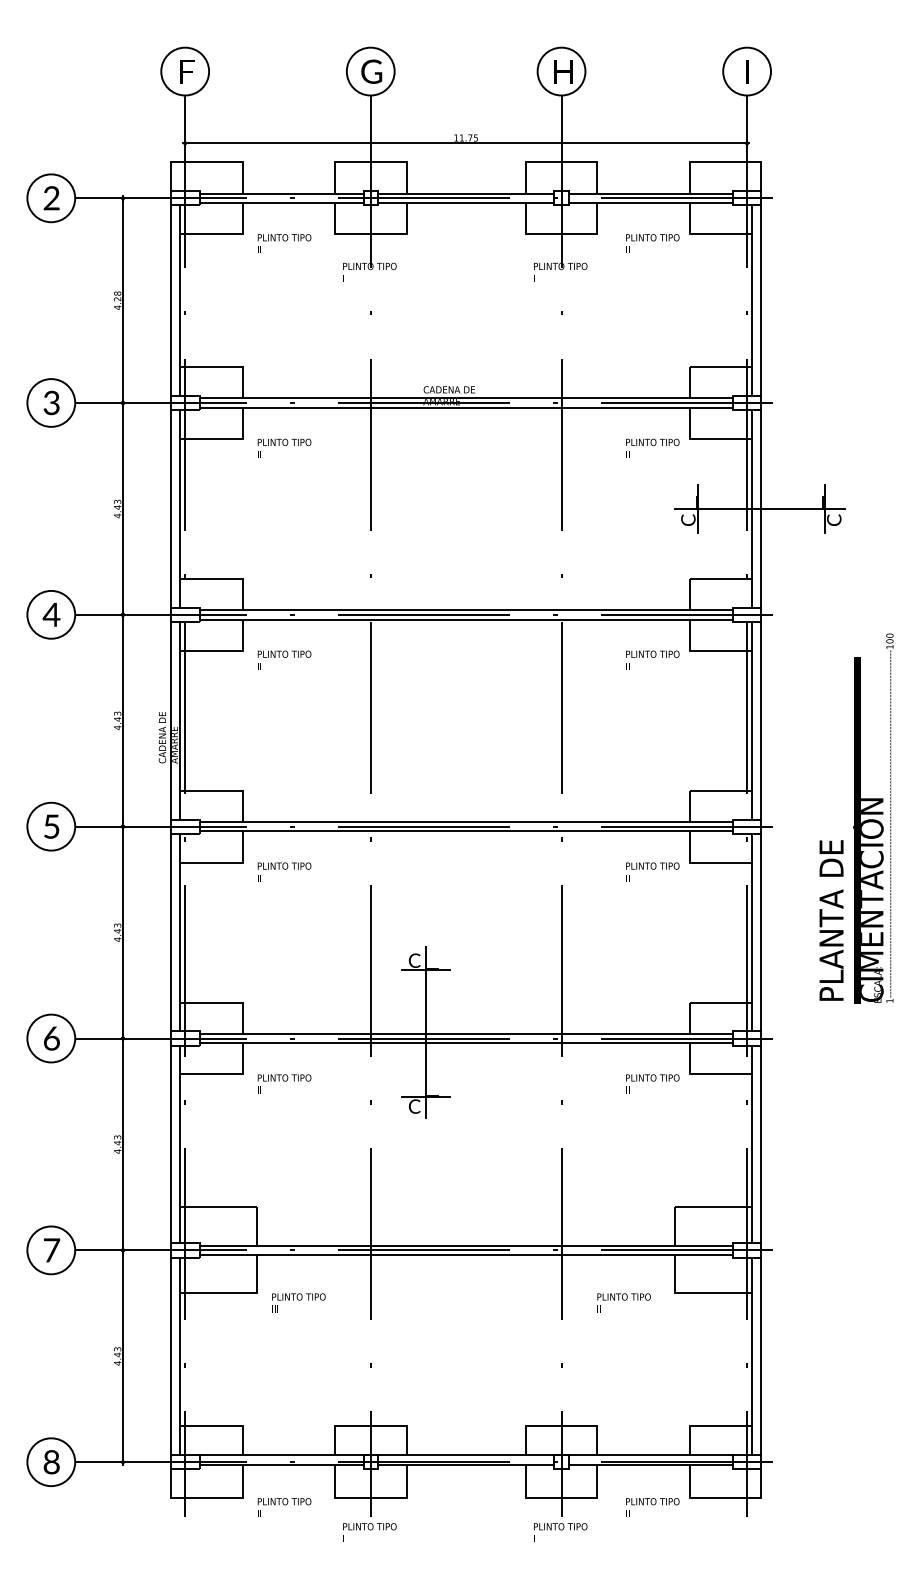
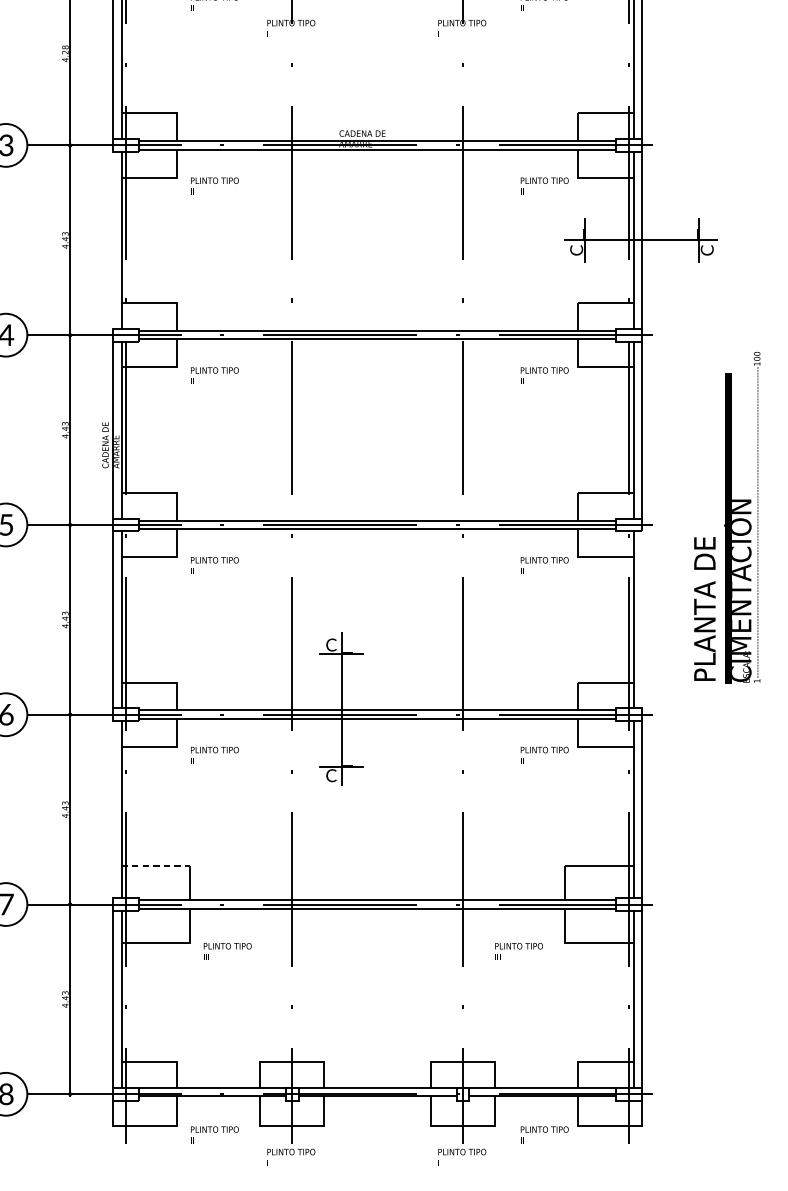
line: (170, 508) -> (112, 239), removed
line: (761, 932) -> (642, 619), removed
line: (170, 1144) -> (112, 809), removed
line: (219, 1207) -> (156, 866), solid -> dashed

